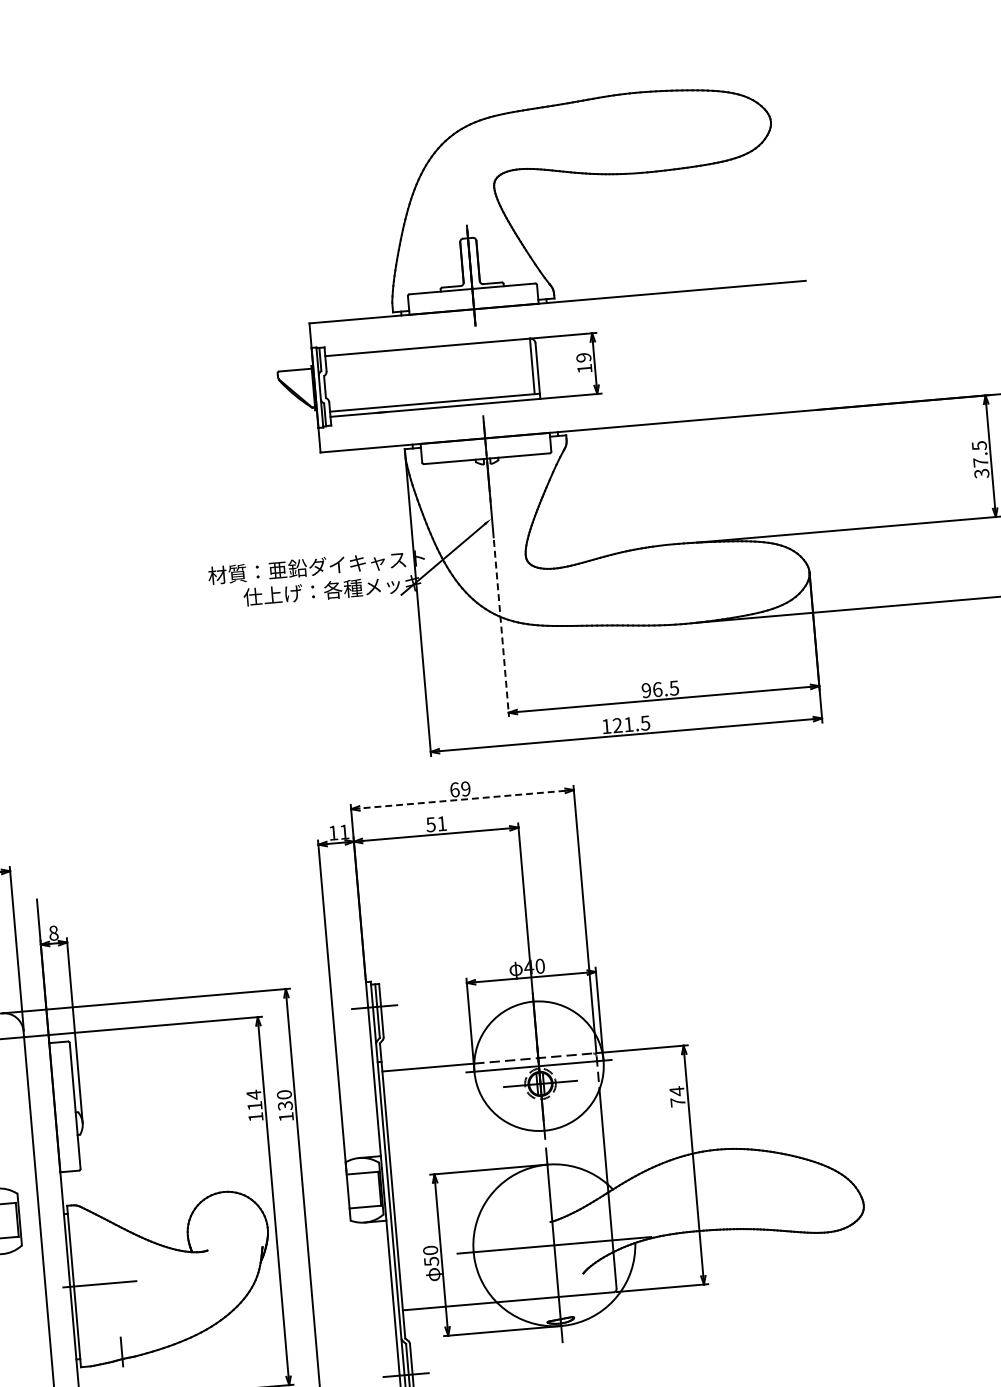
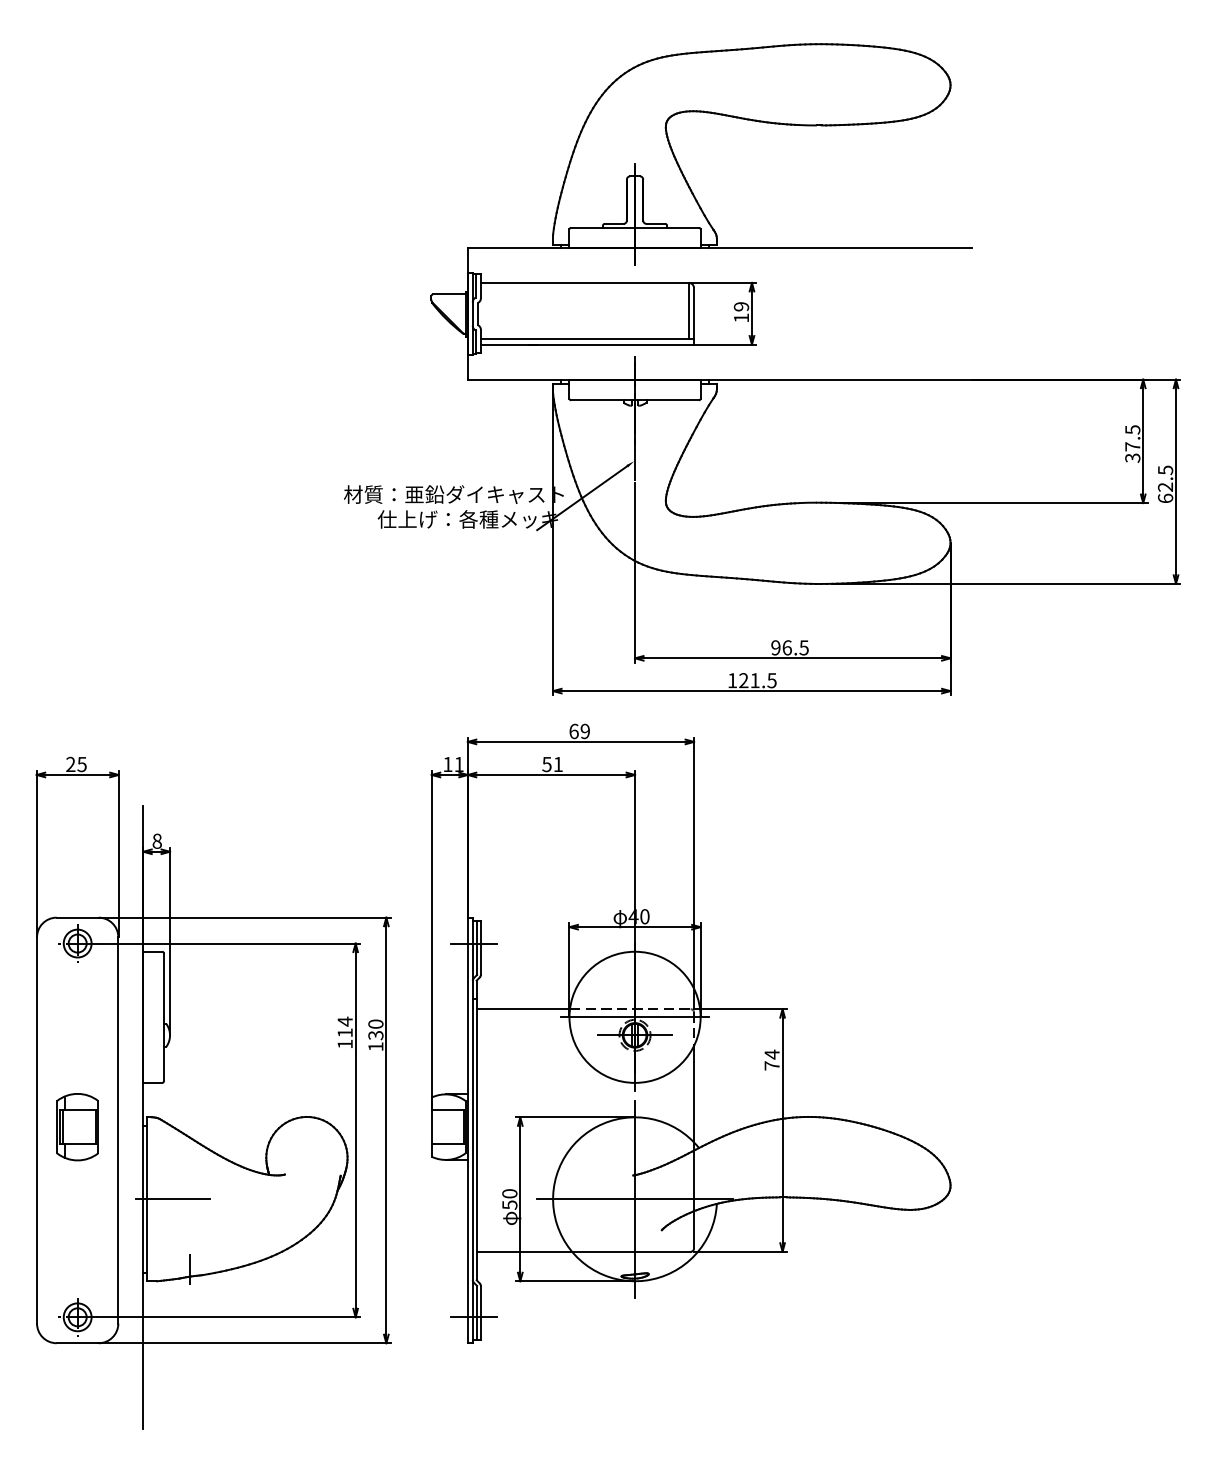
line: (501, 628) -> (635, 572), dashed -> solid
line: (462, 799) -> (580, 741), dashed -> solid

